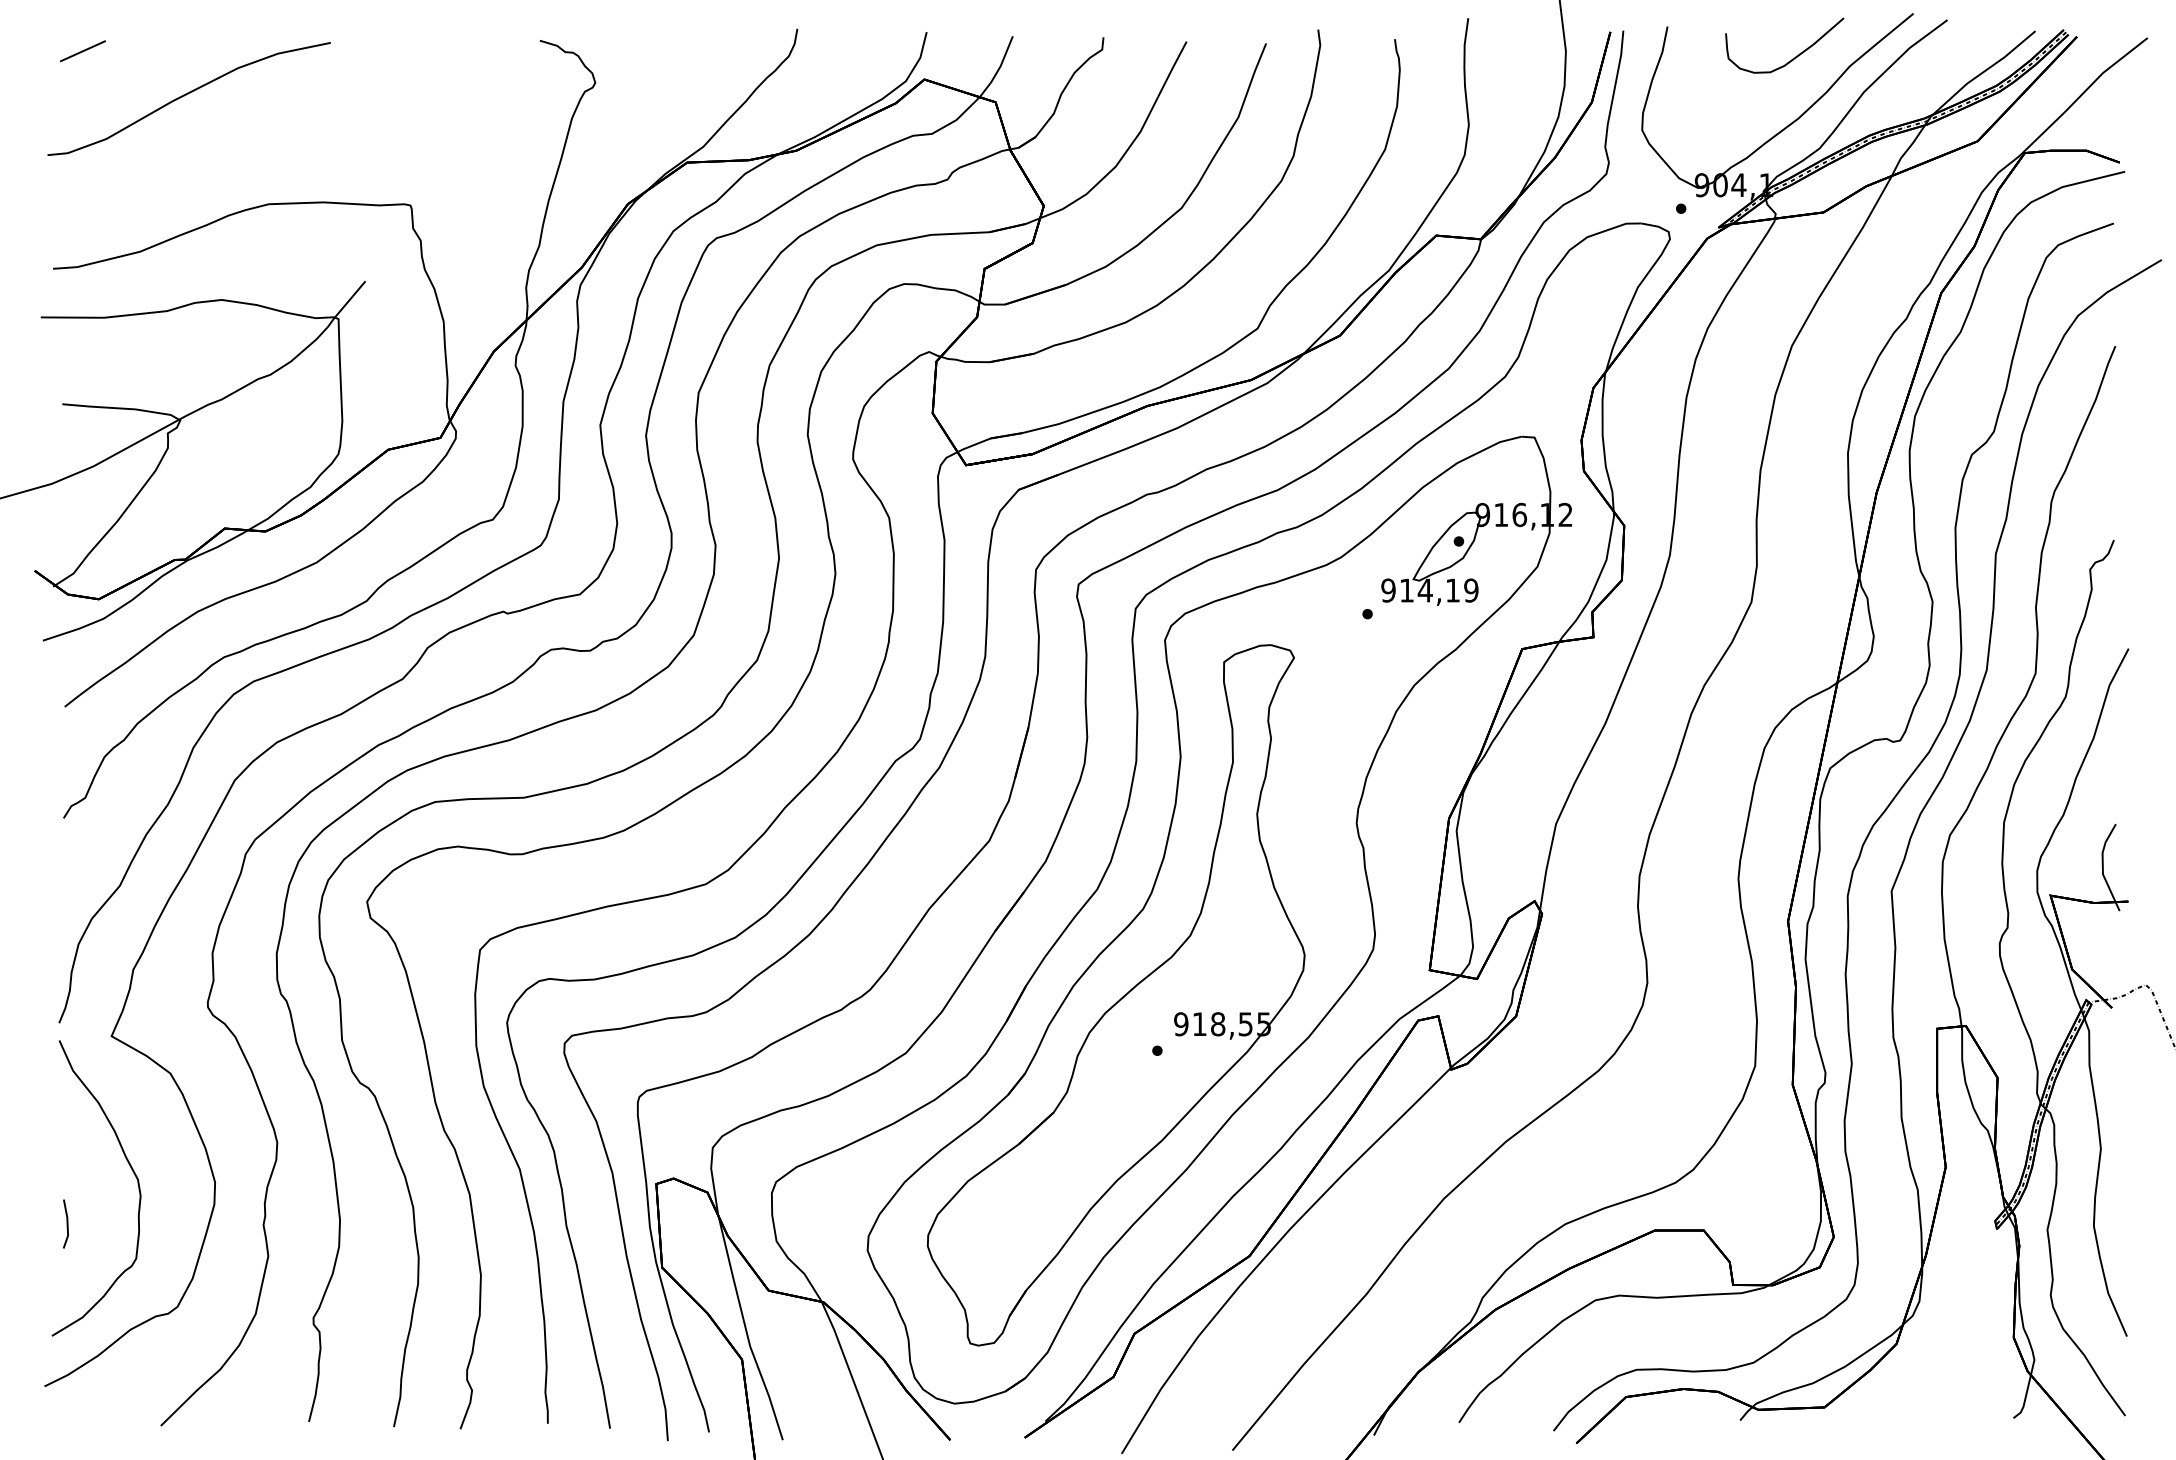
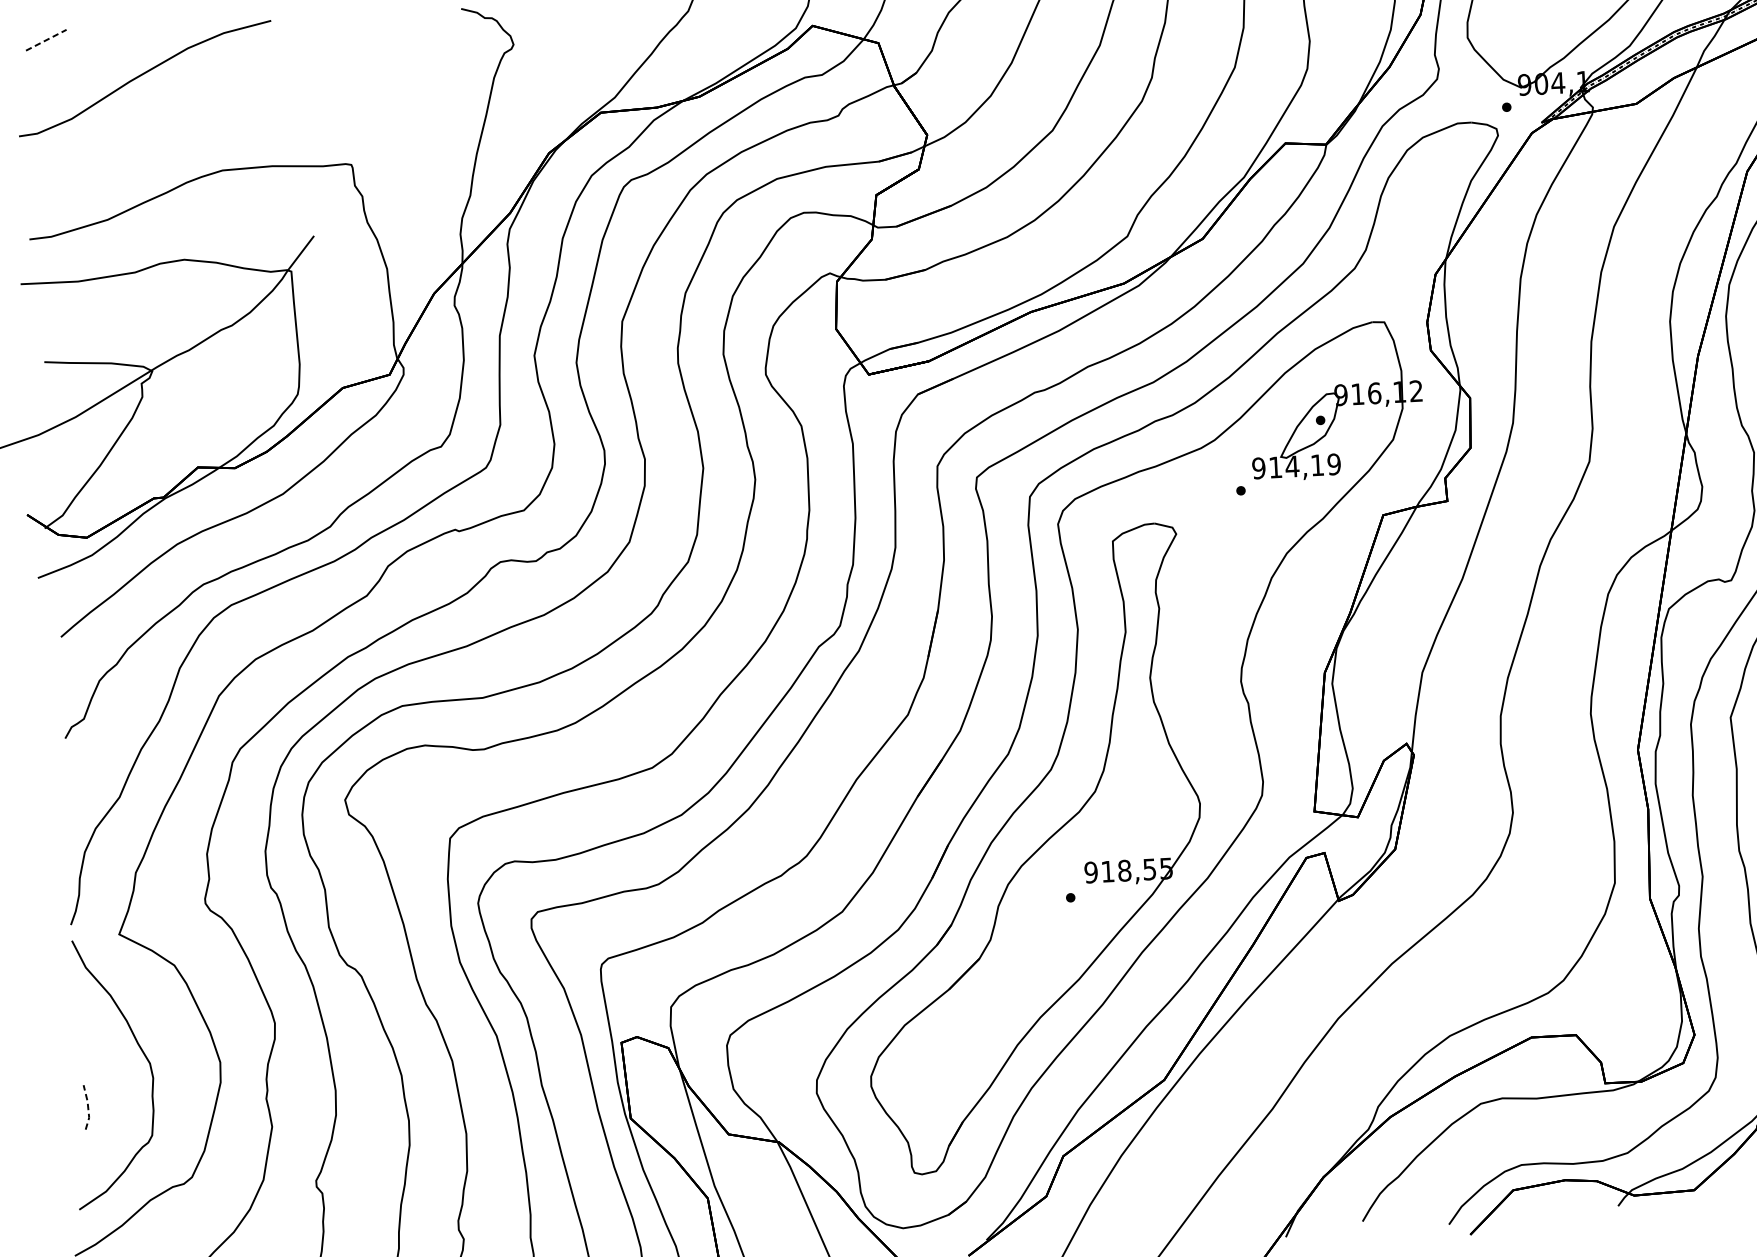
line: (83, 51) -> (46, 40), solid -> dashed
line: (67, 1224) -> (88, 1107), solid -> dashed

